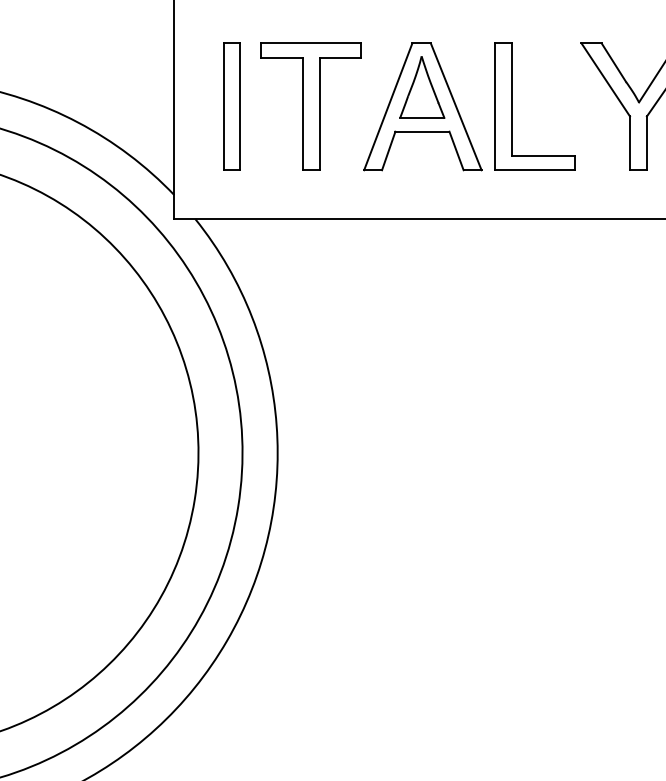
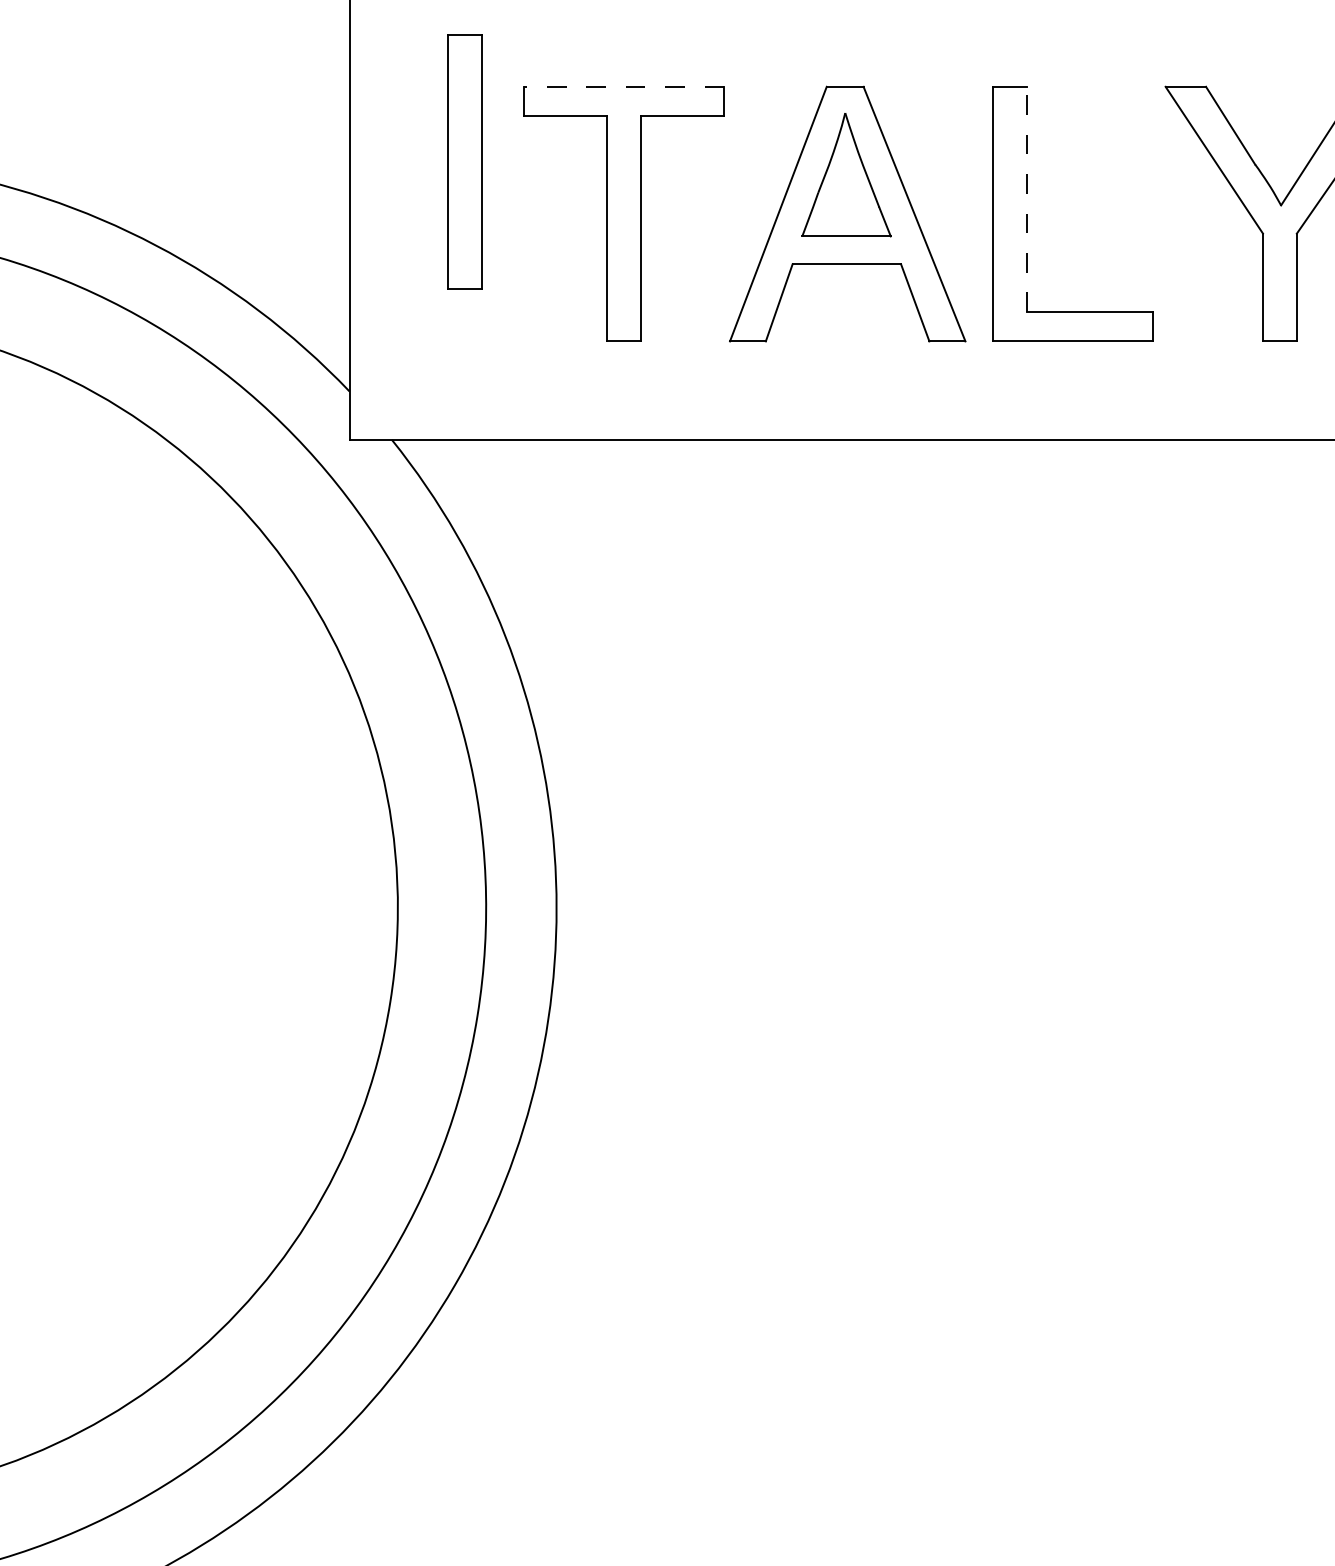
line: (310, 43) -> (622, 87), solid -> dashed
line: (512, 98) -> (1027, 197), solid -> dashed
part: (231, 106) -> (464, 161), moved

